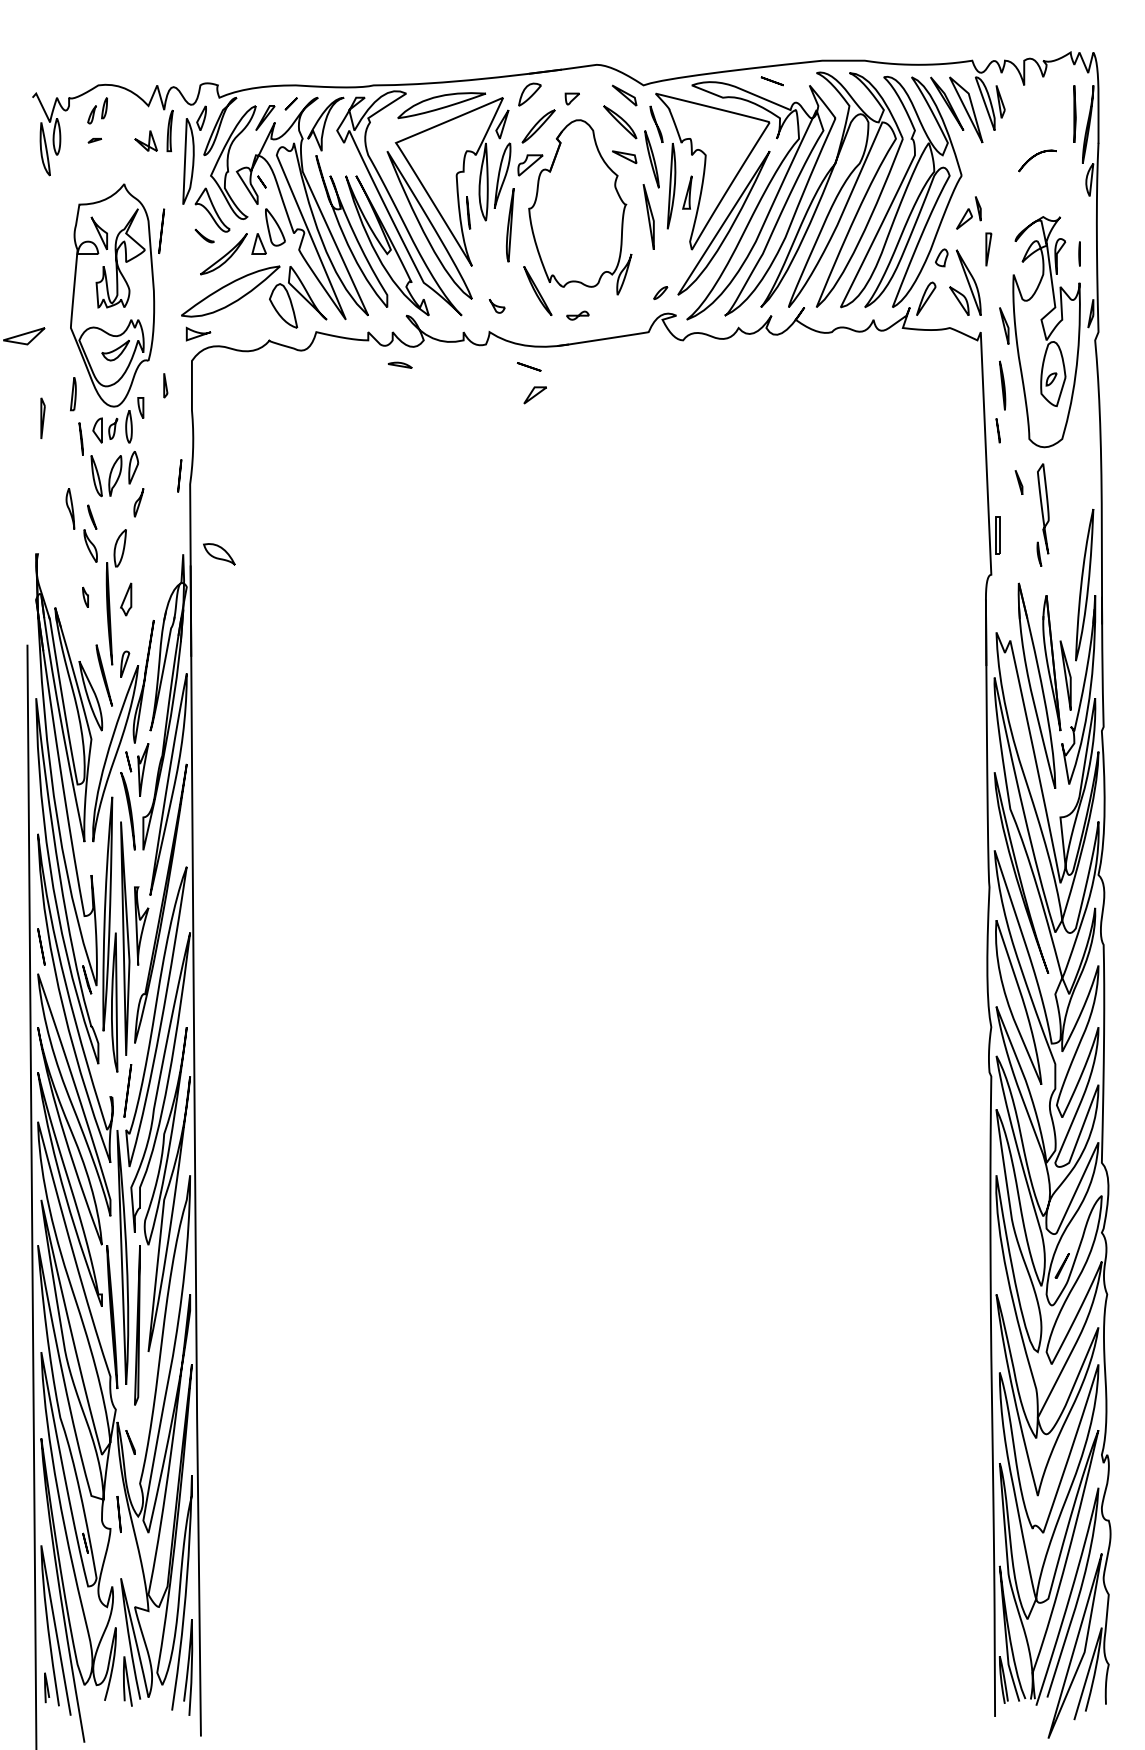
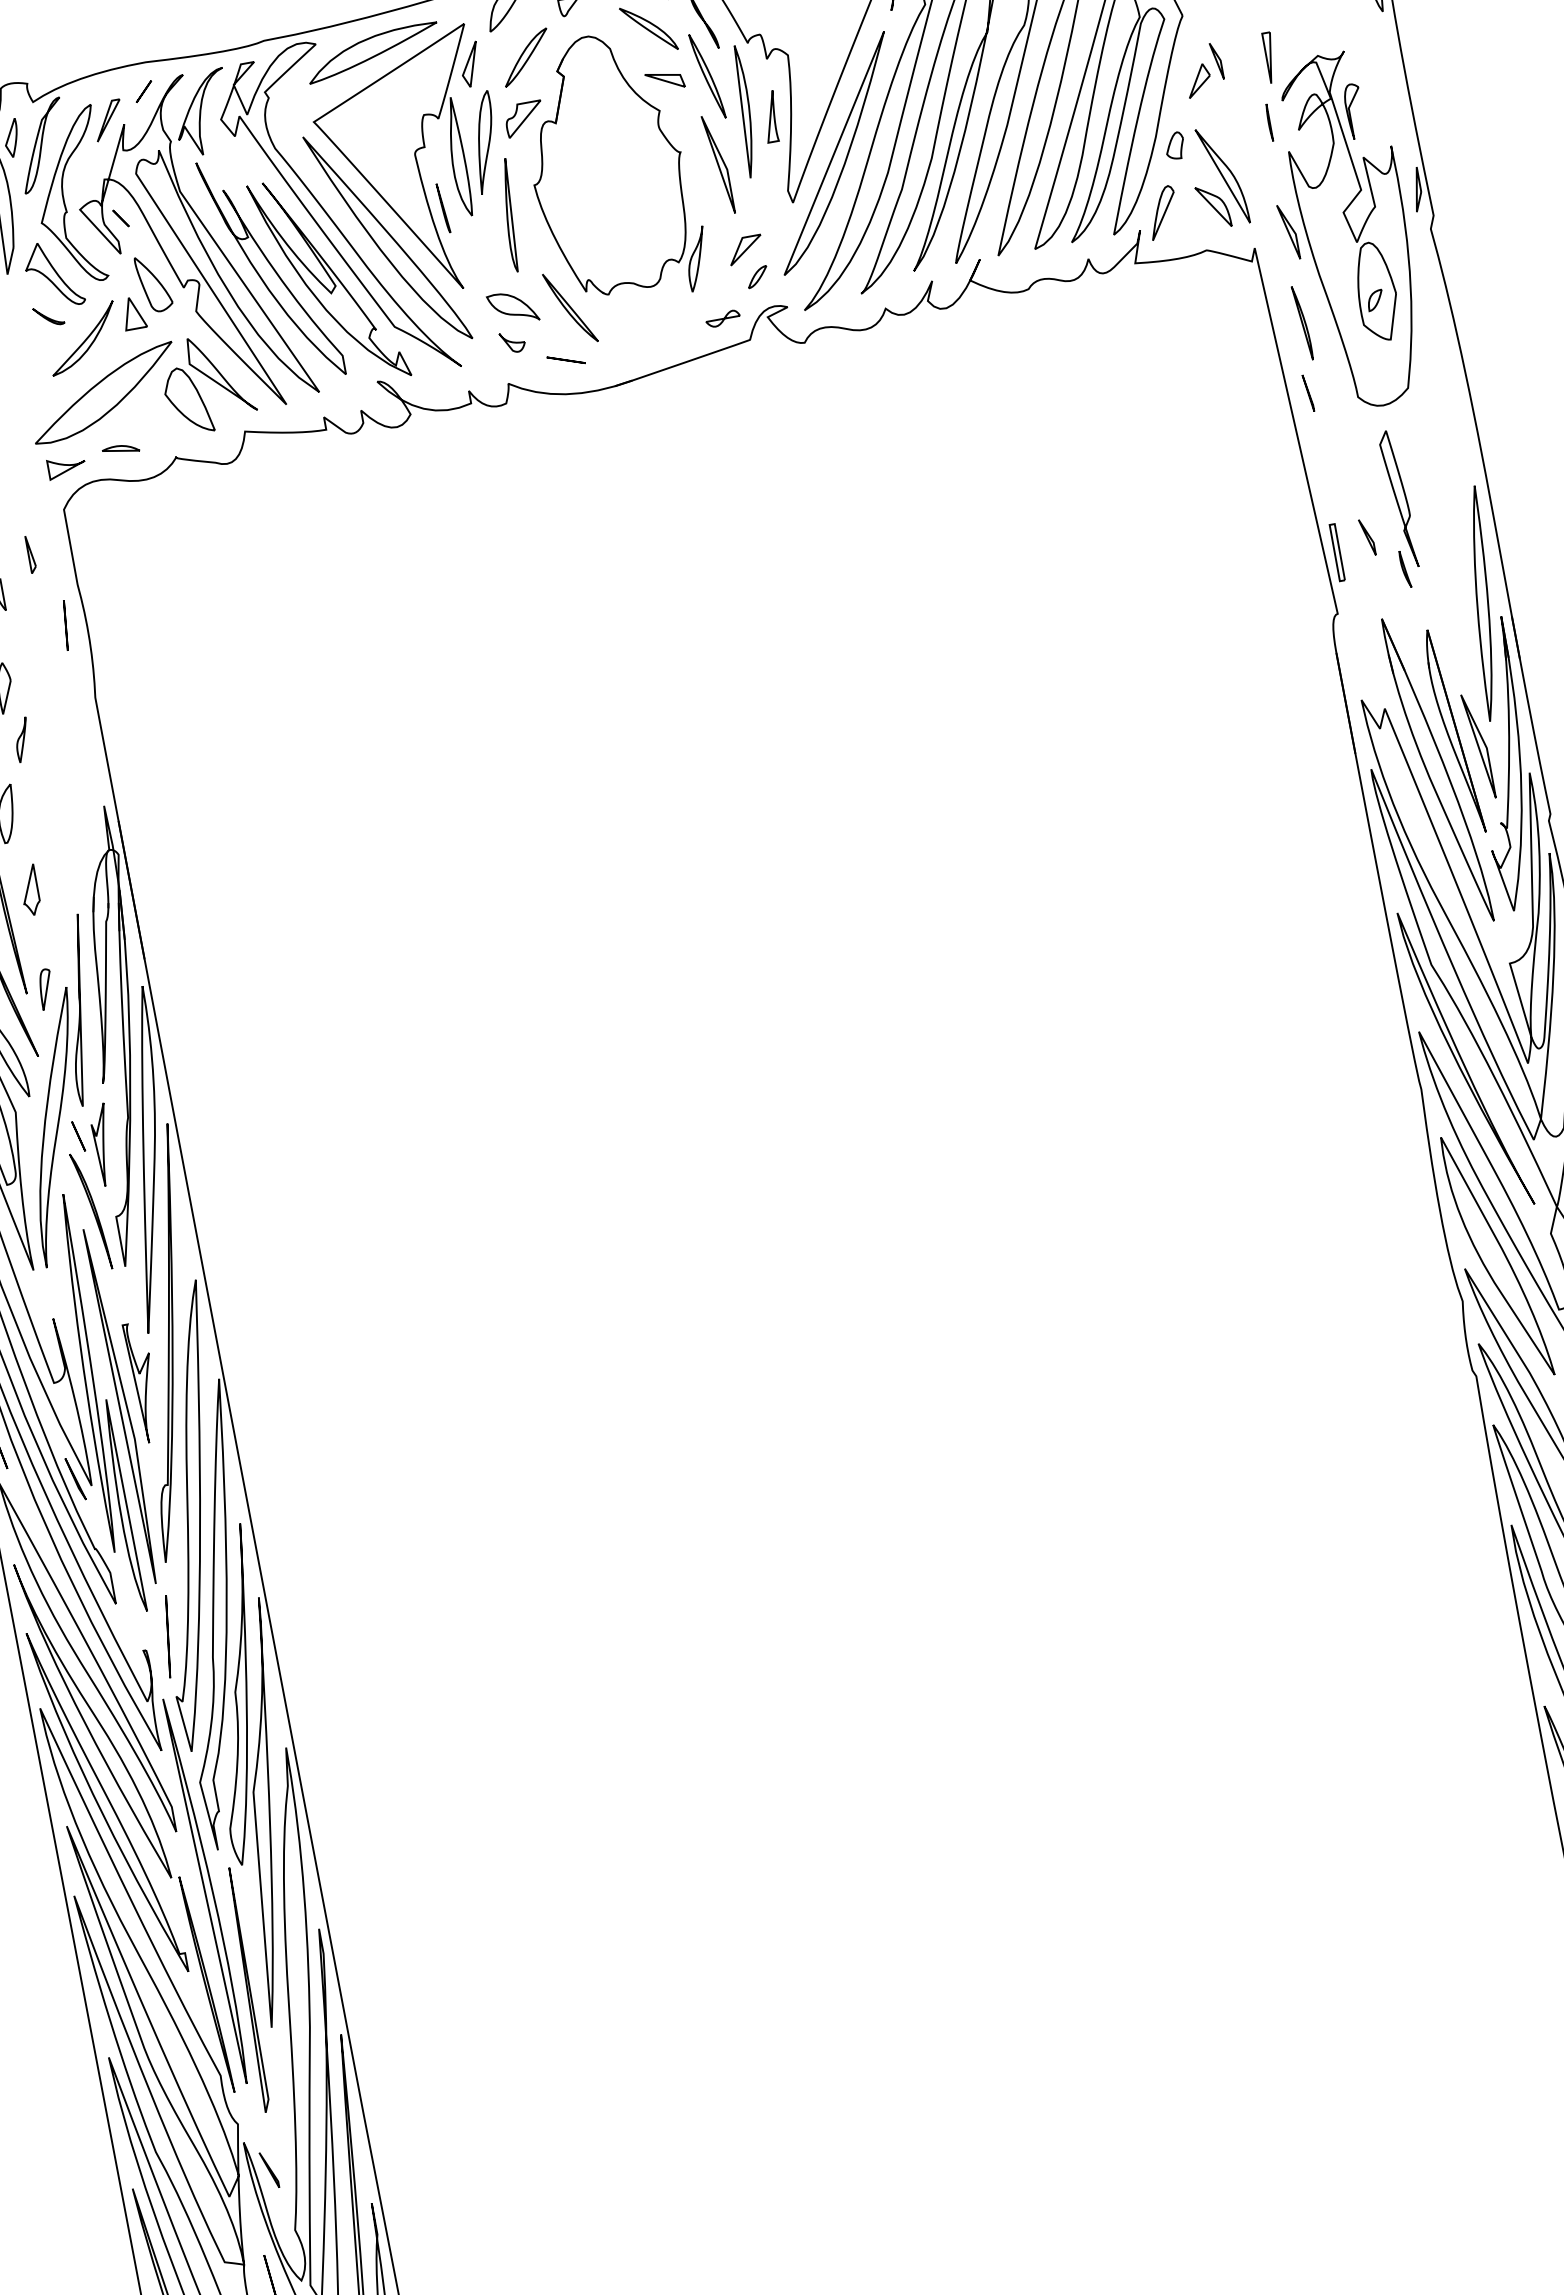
part: (988, 249) -> (1269, 57), moved
line: (1079, 253) -> (1269, 122), moved
part: (577, 315) -> (722, 318), moved
part: (399, 364) -> (119, 448), moved
line: (528, 366) -> (565, 359), moved
part: (534, 395) -> (744, 250), moved
line: (179, 475) -> (65, 624), moved
part: (1018, 482) -> (1366, 537), moved
part: (219, 554) -> (513, 308), moved

